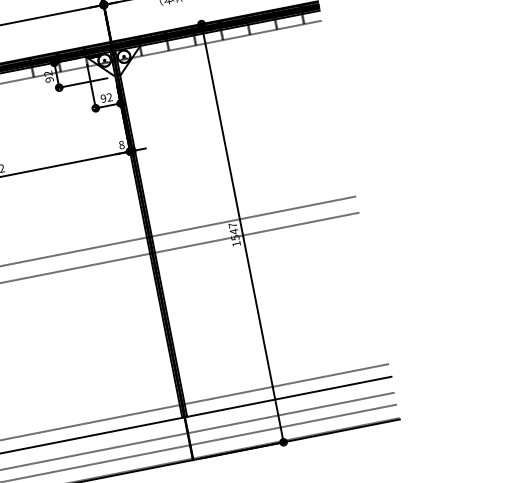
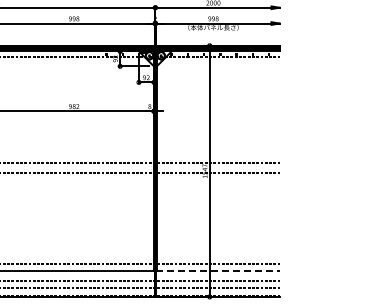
line: (289, 397) -> (218, 271), solid -> dashed

